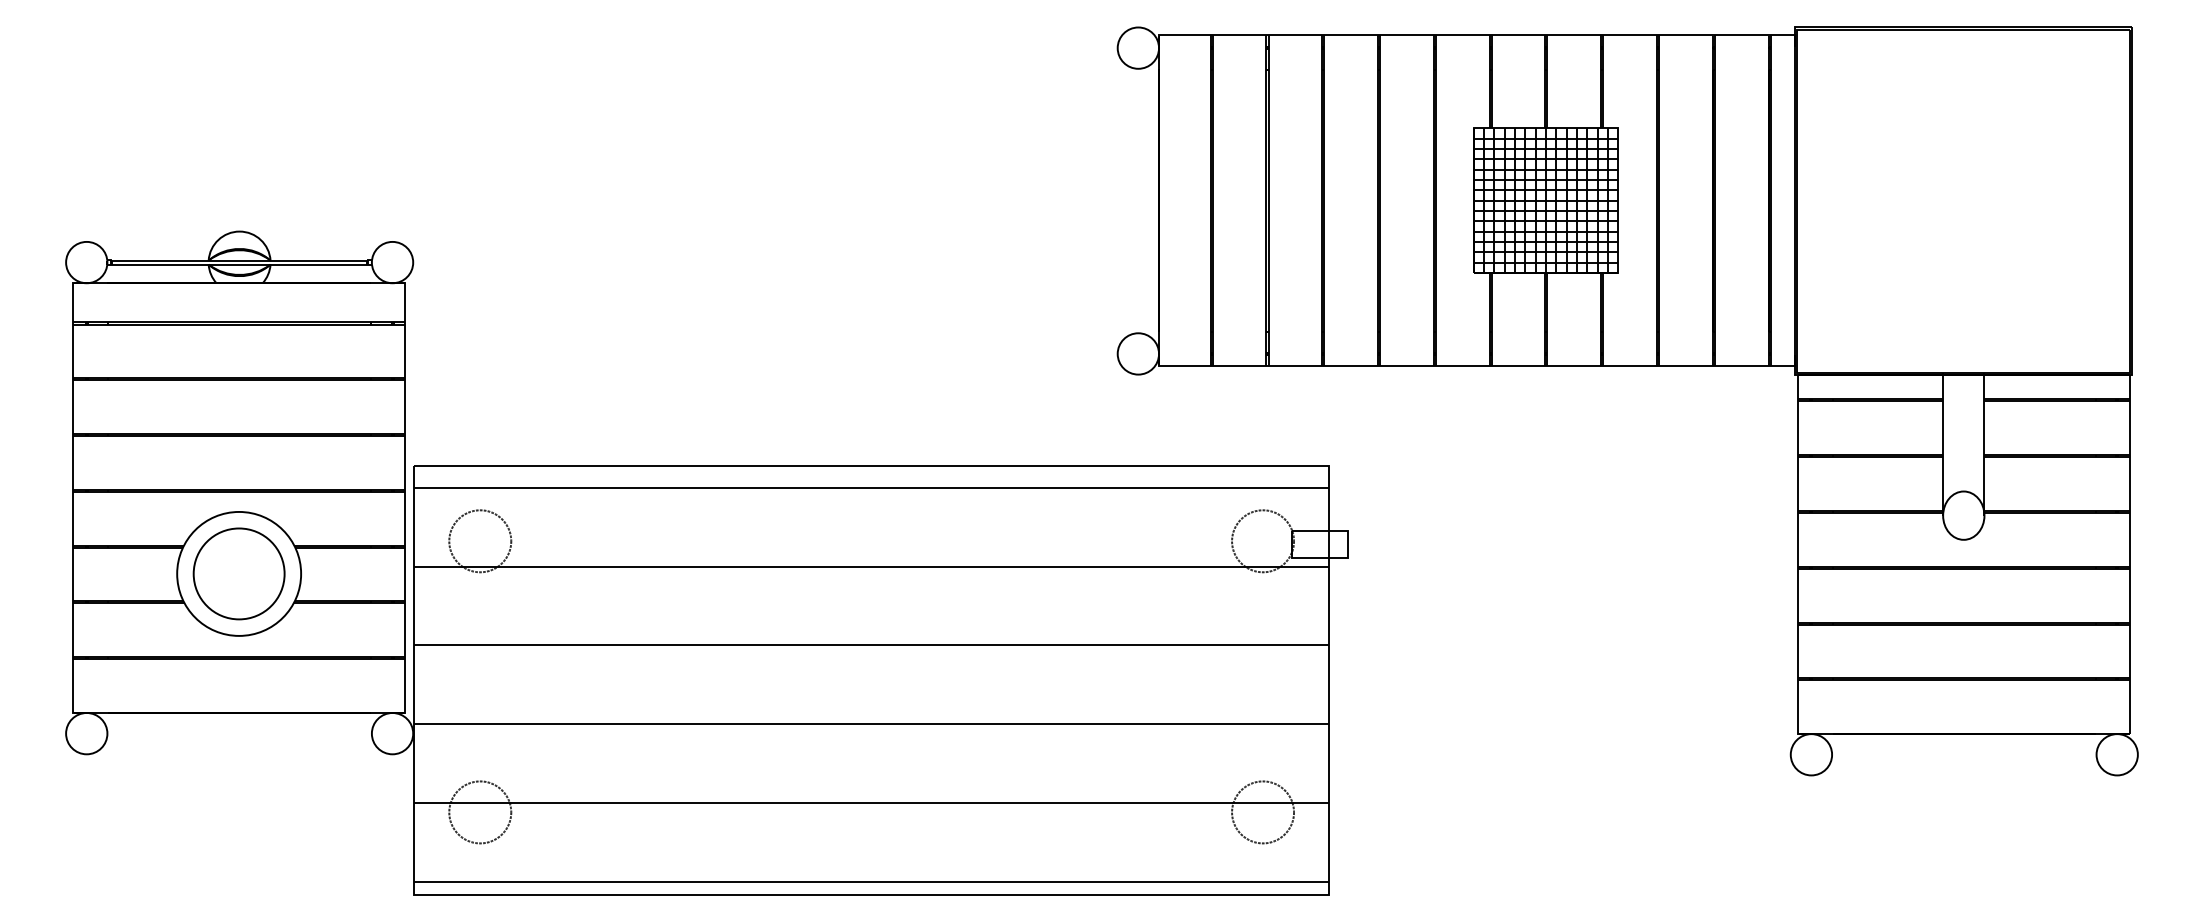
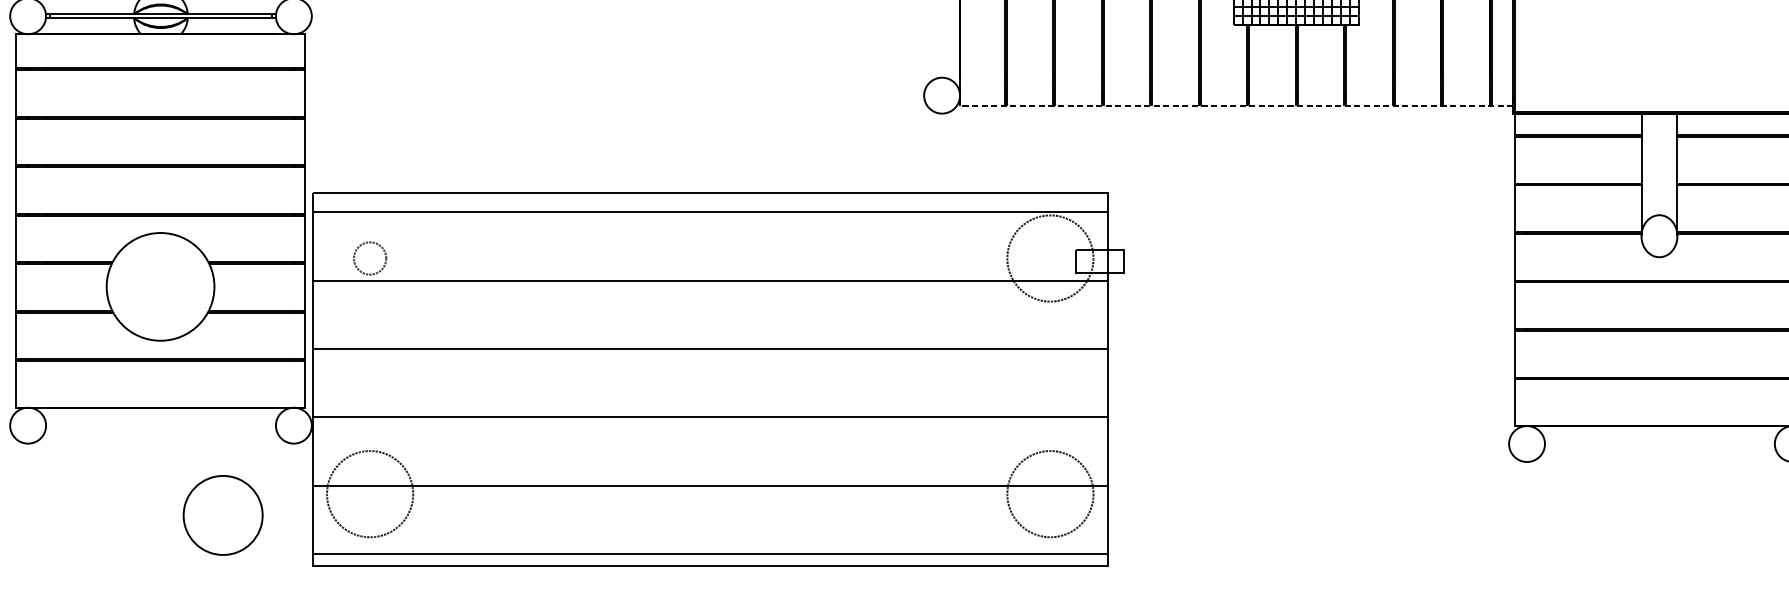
line: (1476, 366) -> (1235, 106), solid -> dashed
circle: (480, 541) -> (370, 258), size x0.6
circle: (1263, 541) -> (1050, 258), size x1.6
circle: (238, 573) -> (222, 515), moved
circle: (480, 812) -> (370, 494), size x1.6
circle: (1263, 812) -> (1050, 494), size x1.6

